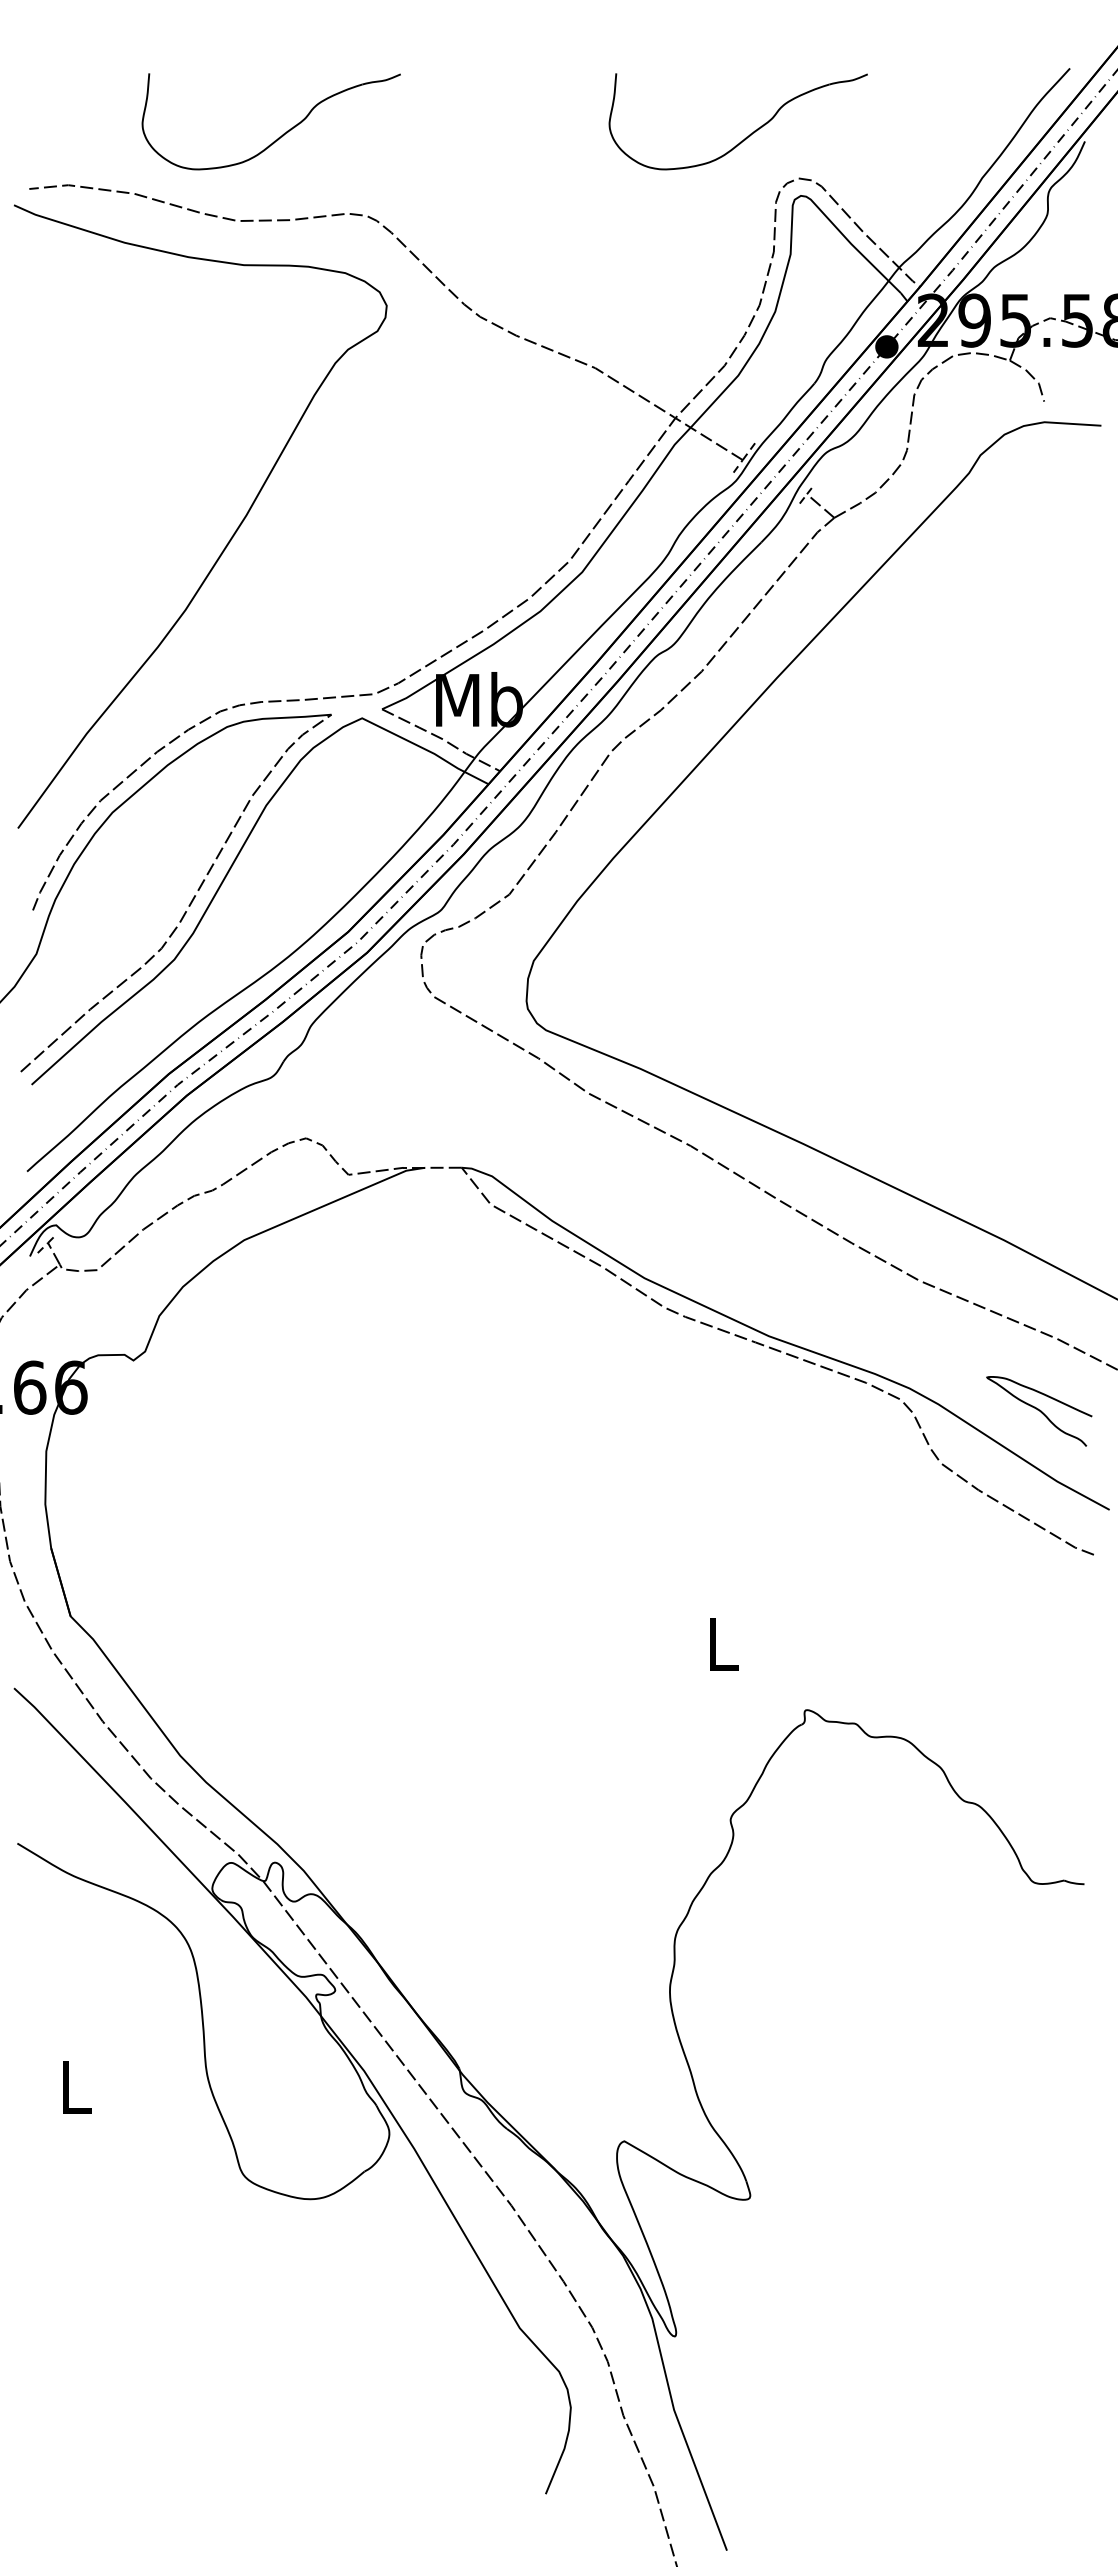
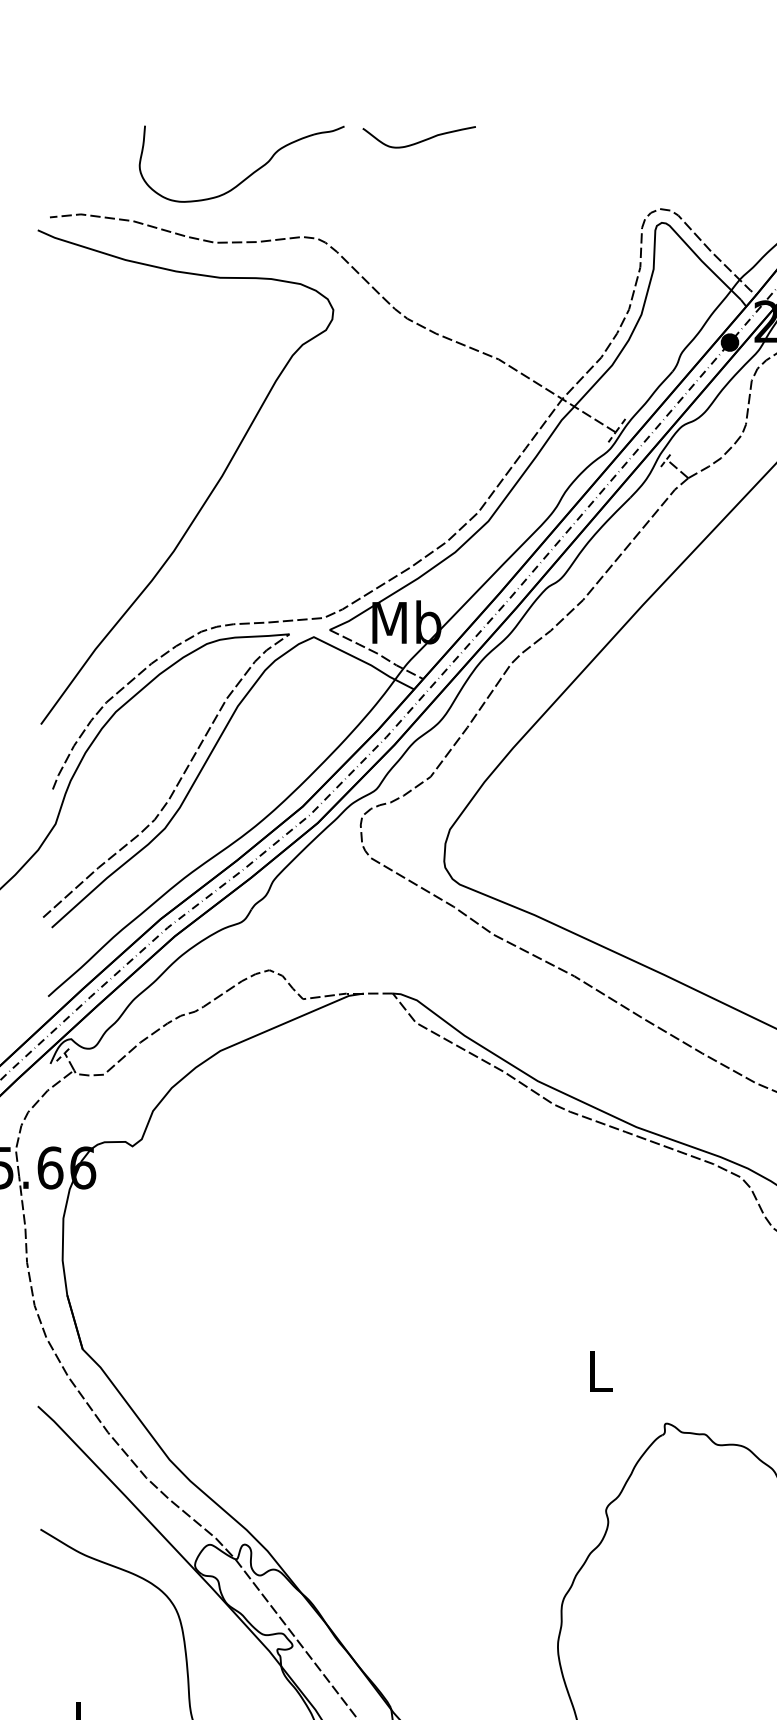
curve: (496, 92) -> (420, 140), added
part: (750, 133) -> (621, 173), removed

